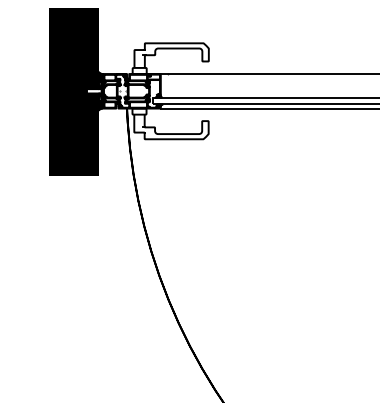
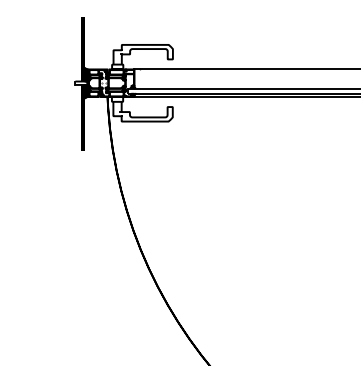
fill: (71, 91) -> (63, 83), removed

